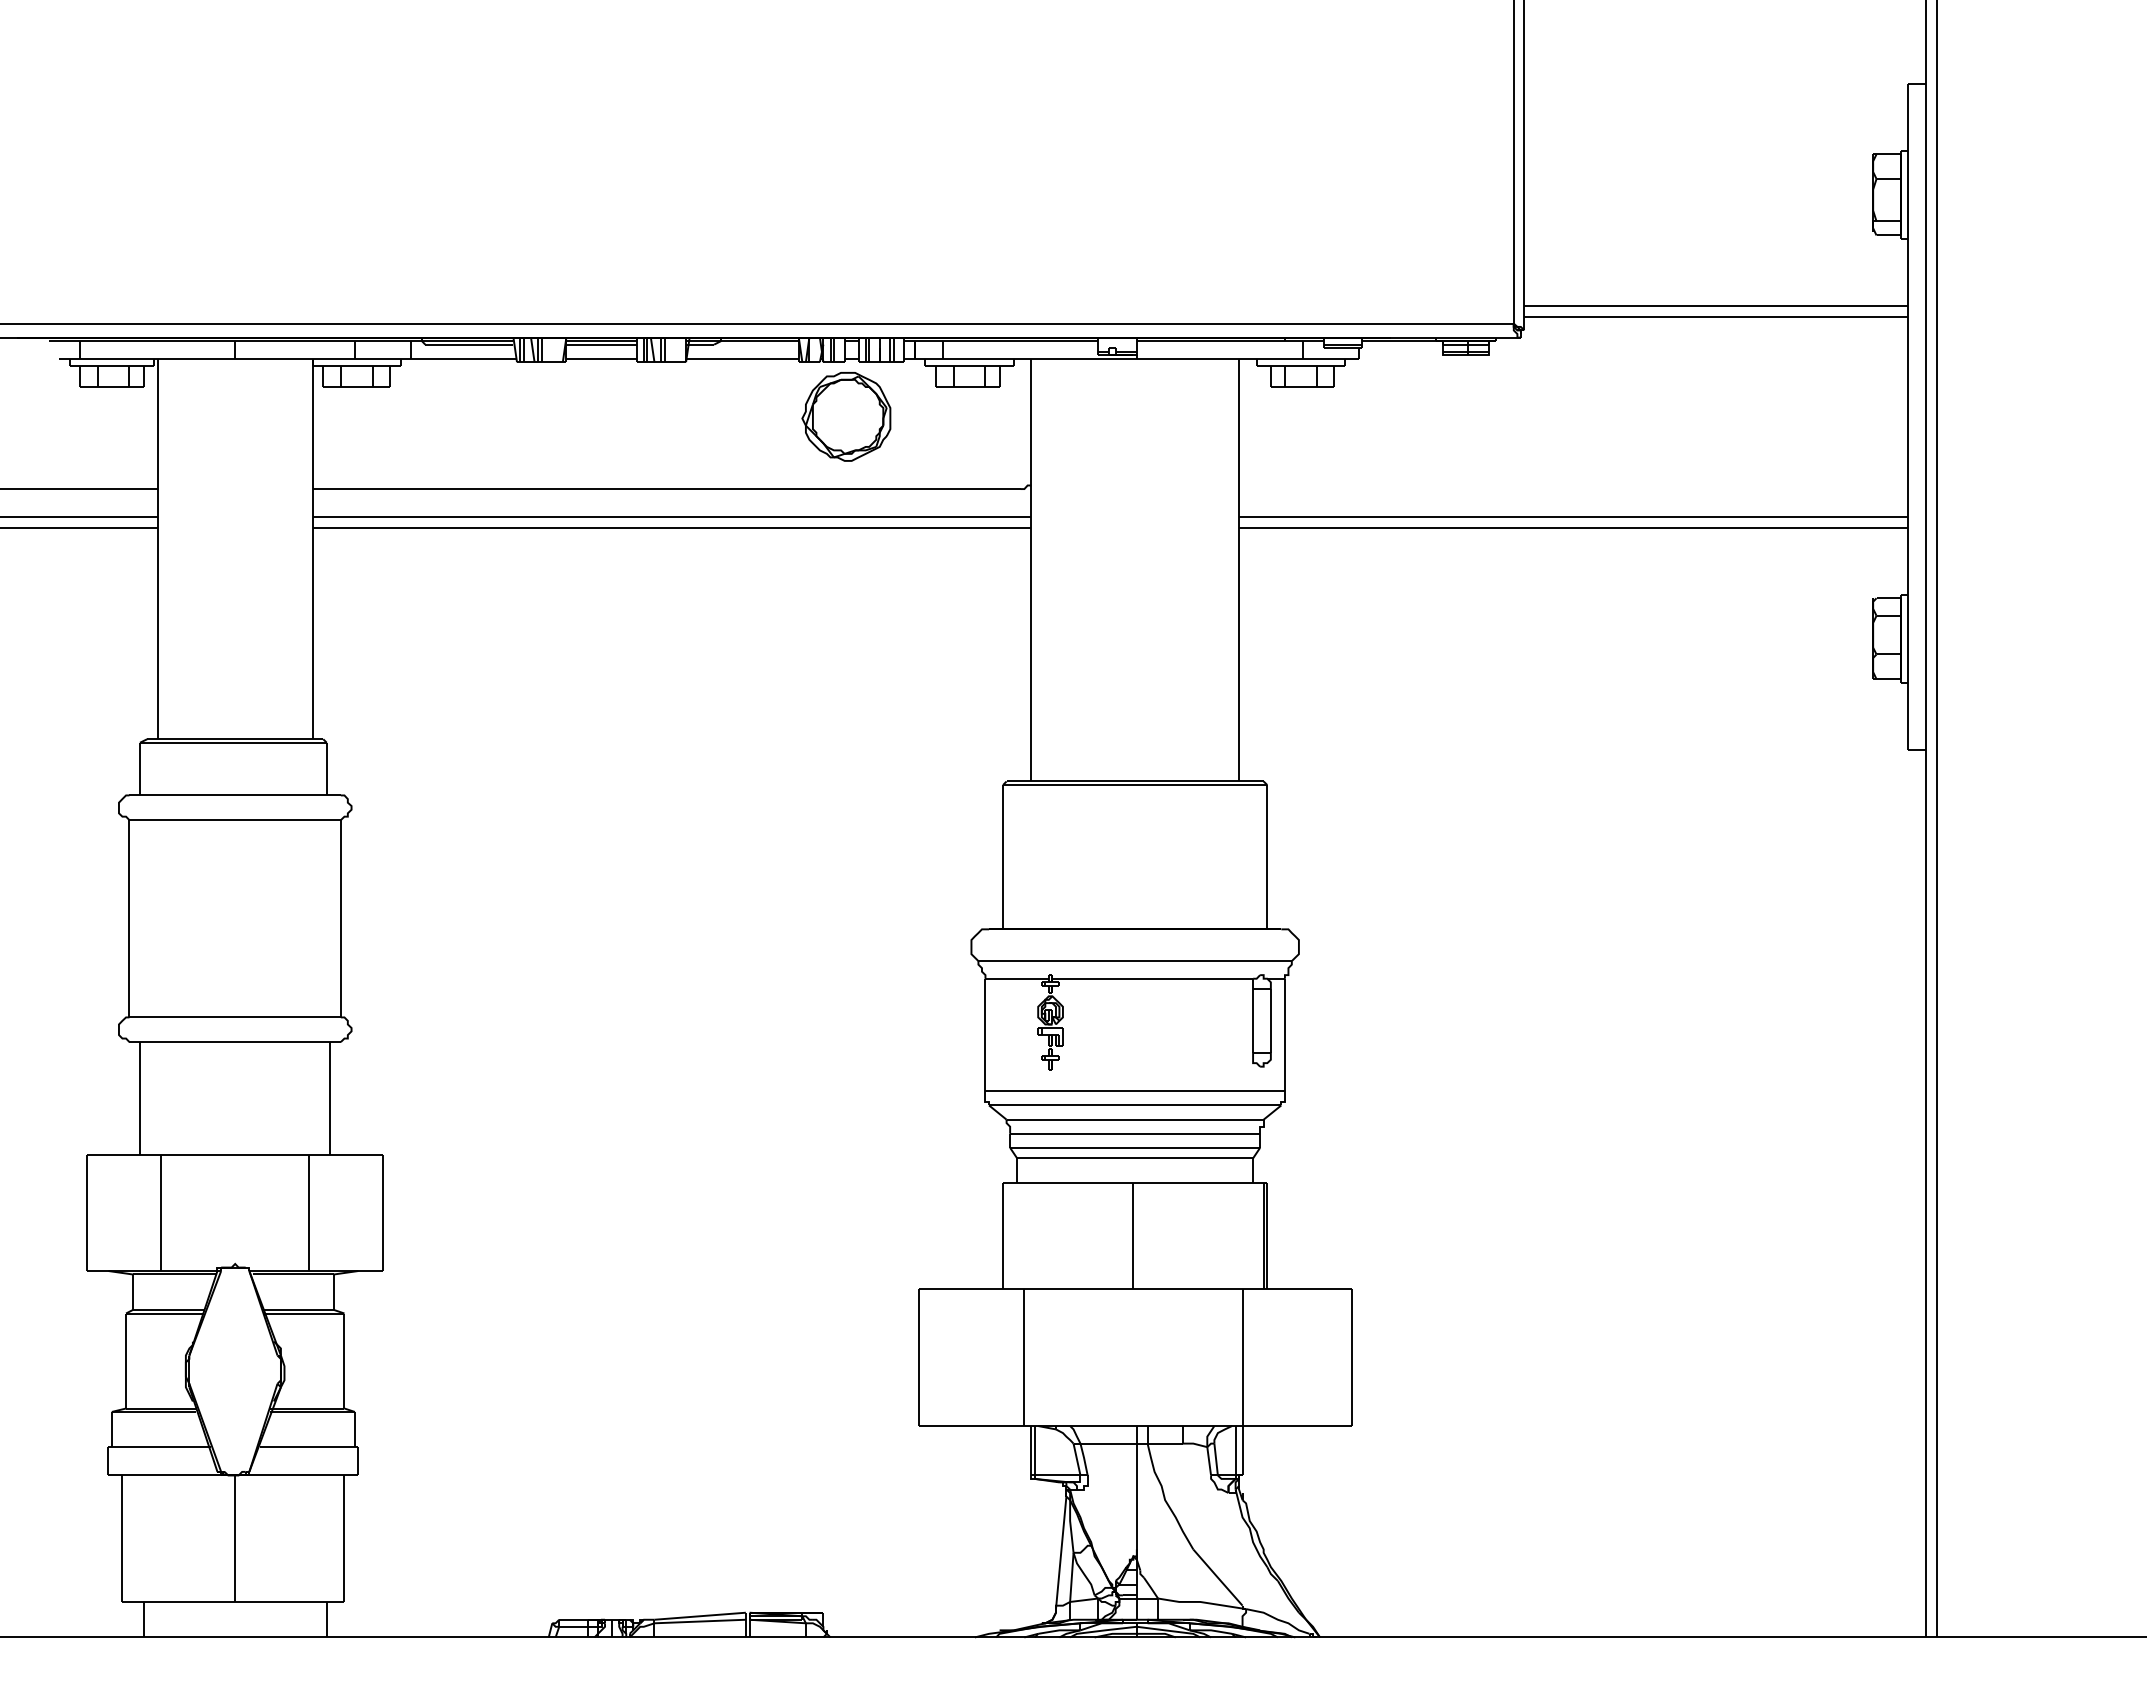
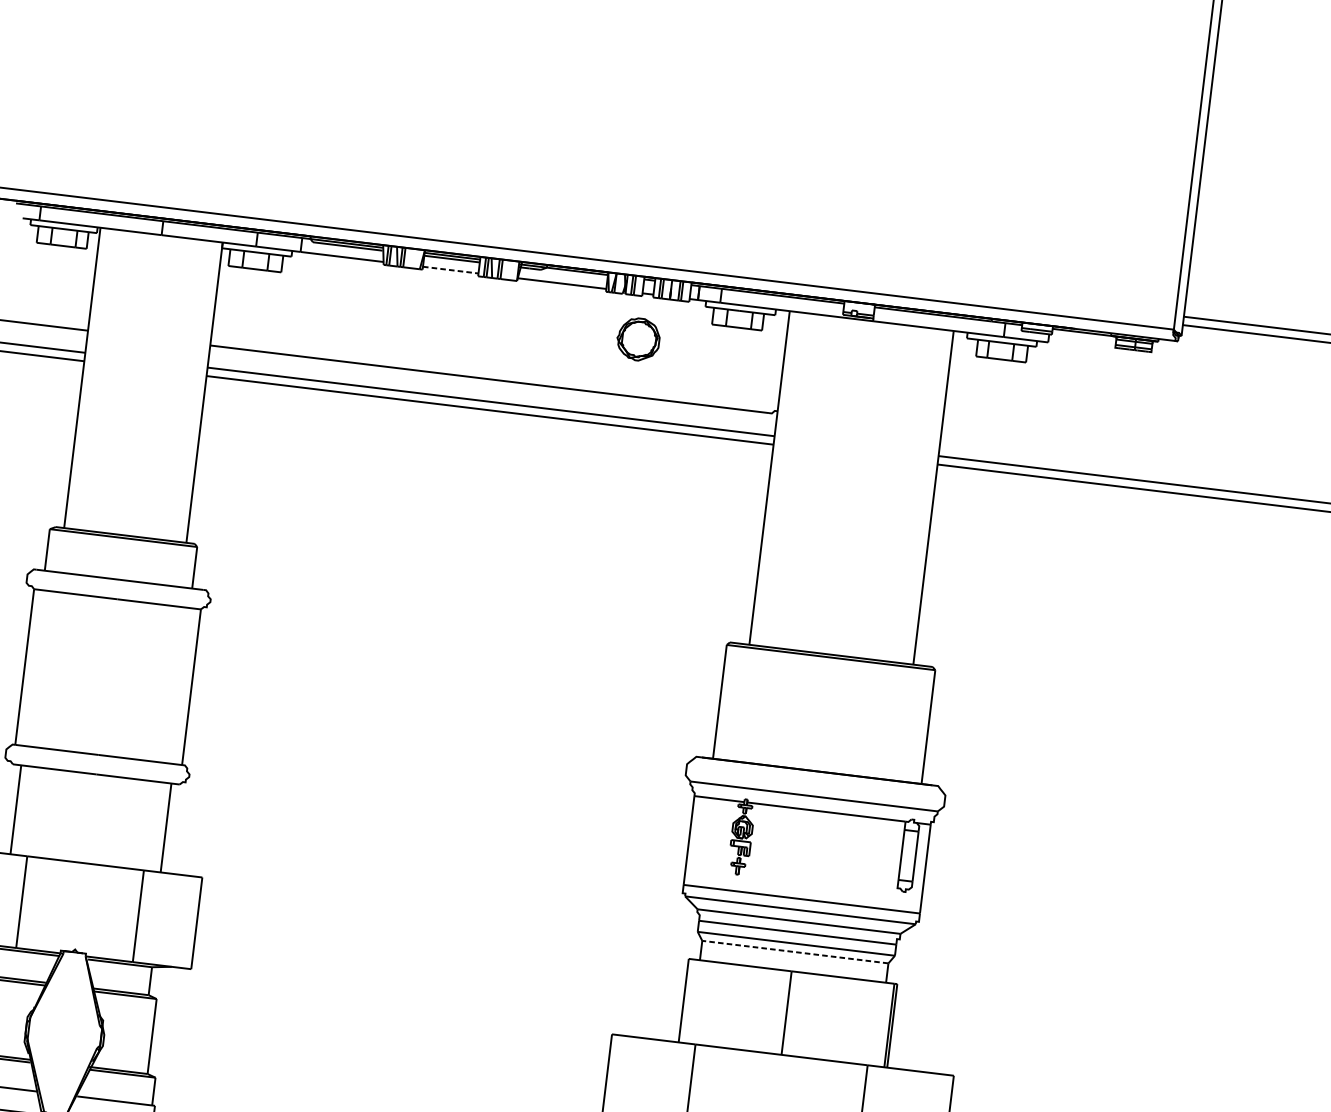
line: (602, 358) -> (451, 270), solid -> dashed
part: (846, 416) -> (638, 339), size x0.6
line: (1135, 1158) -> (795, 952), solid -> dashed

